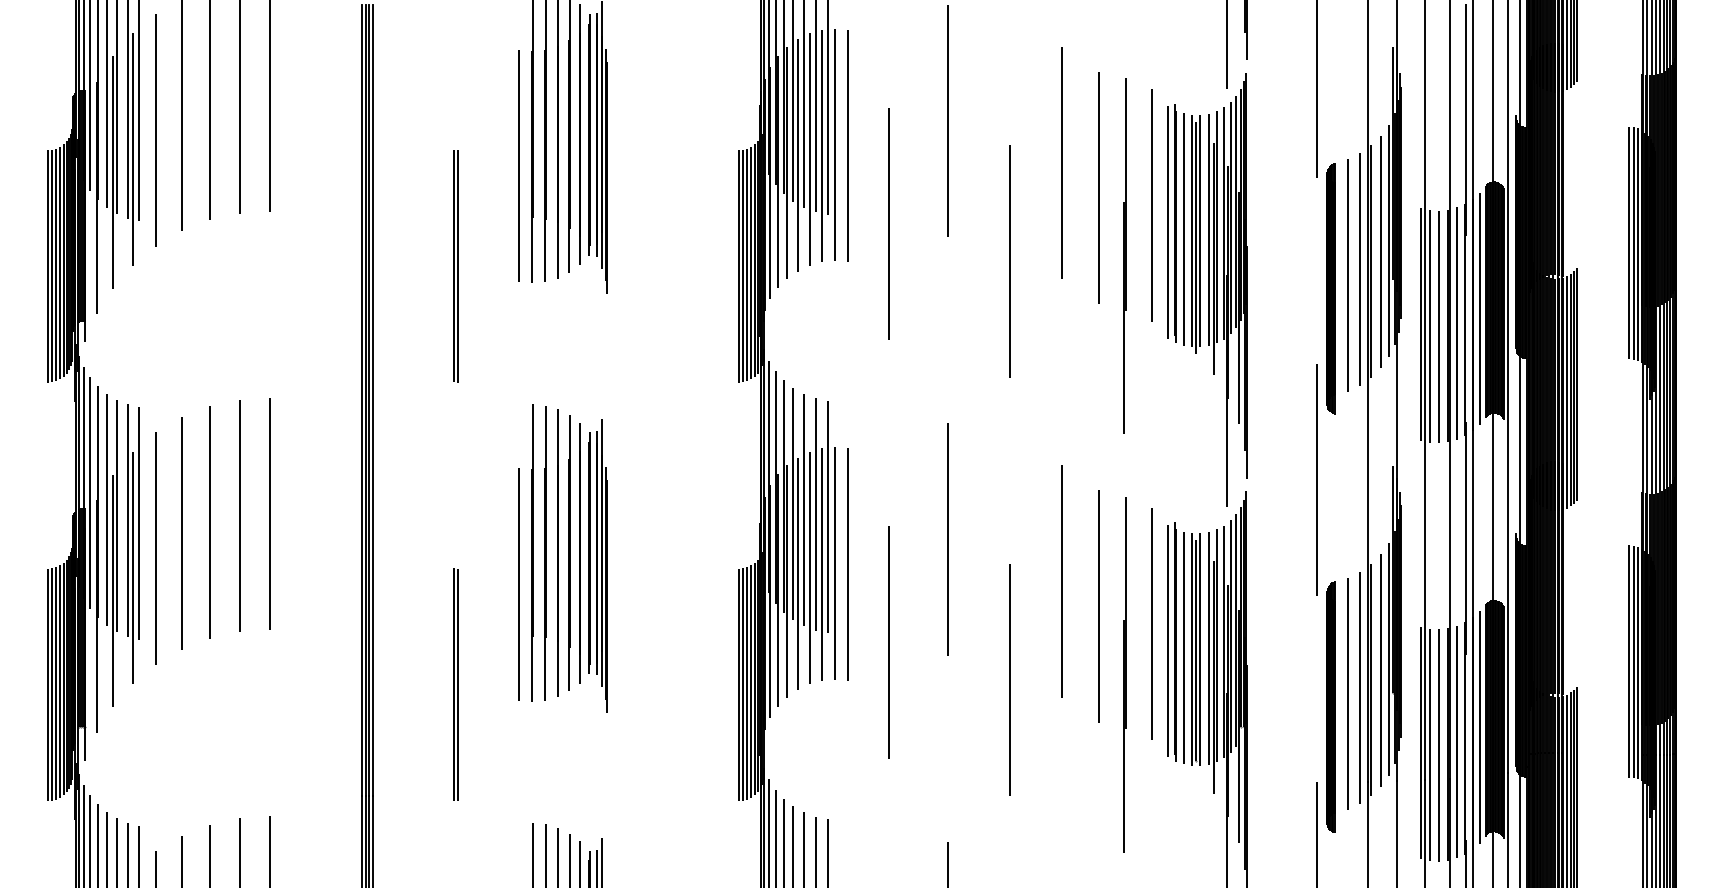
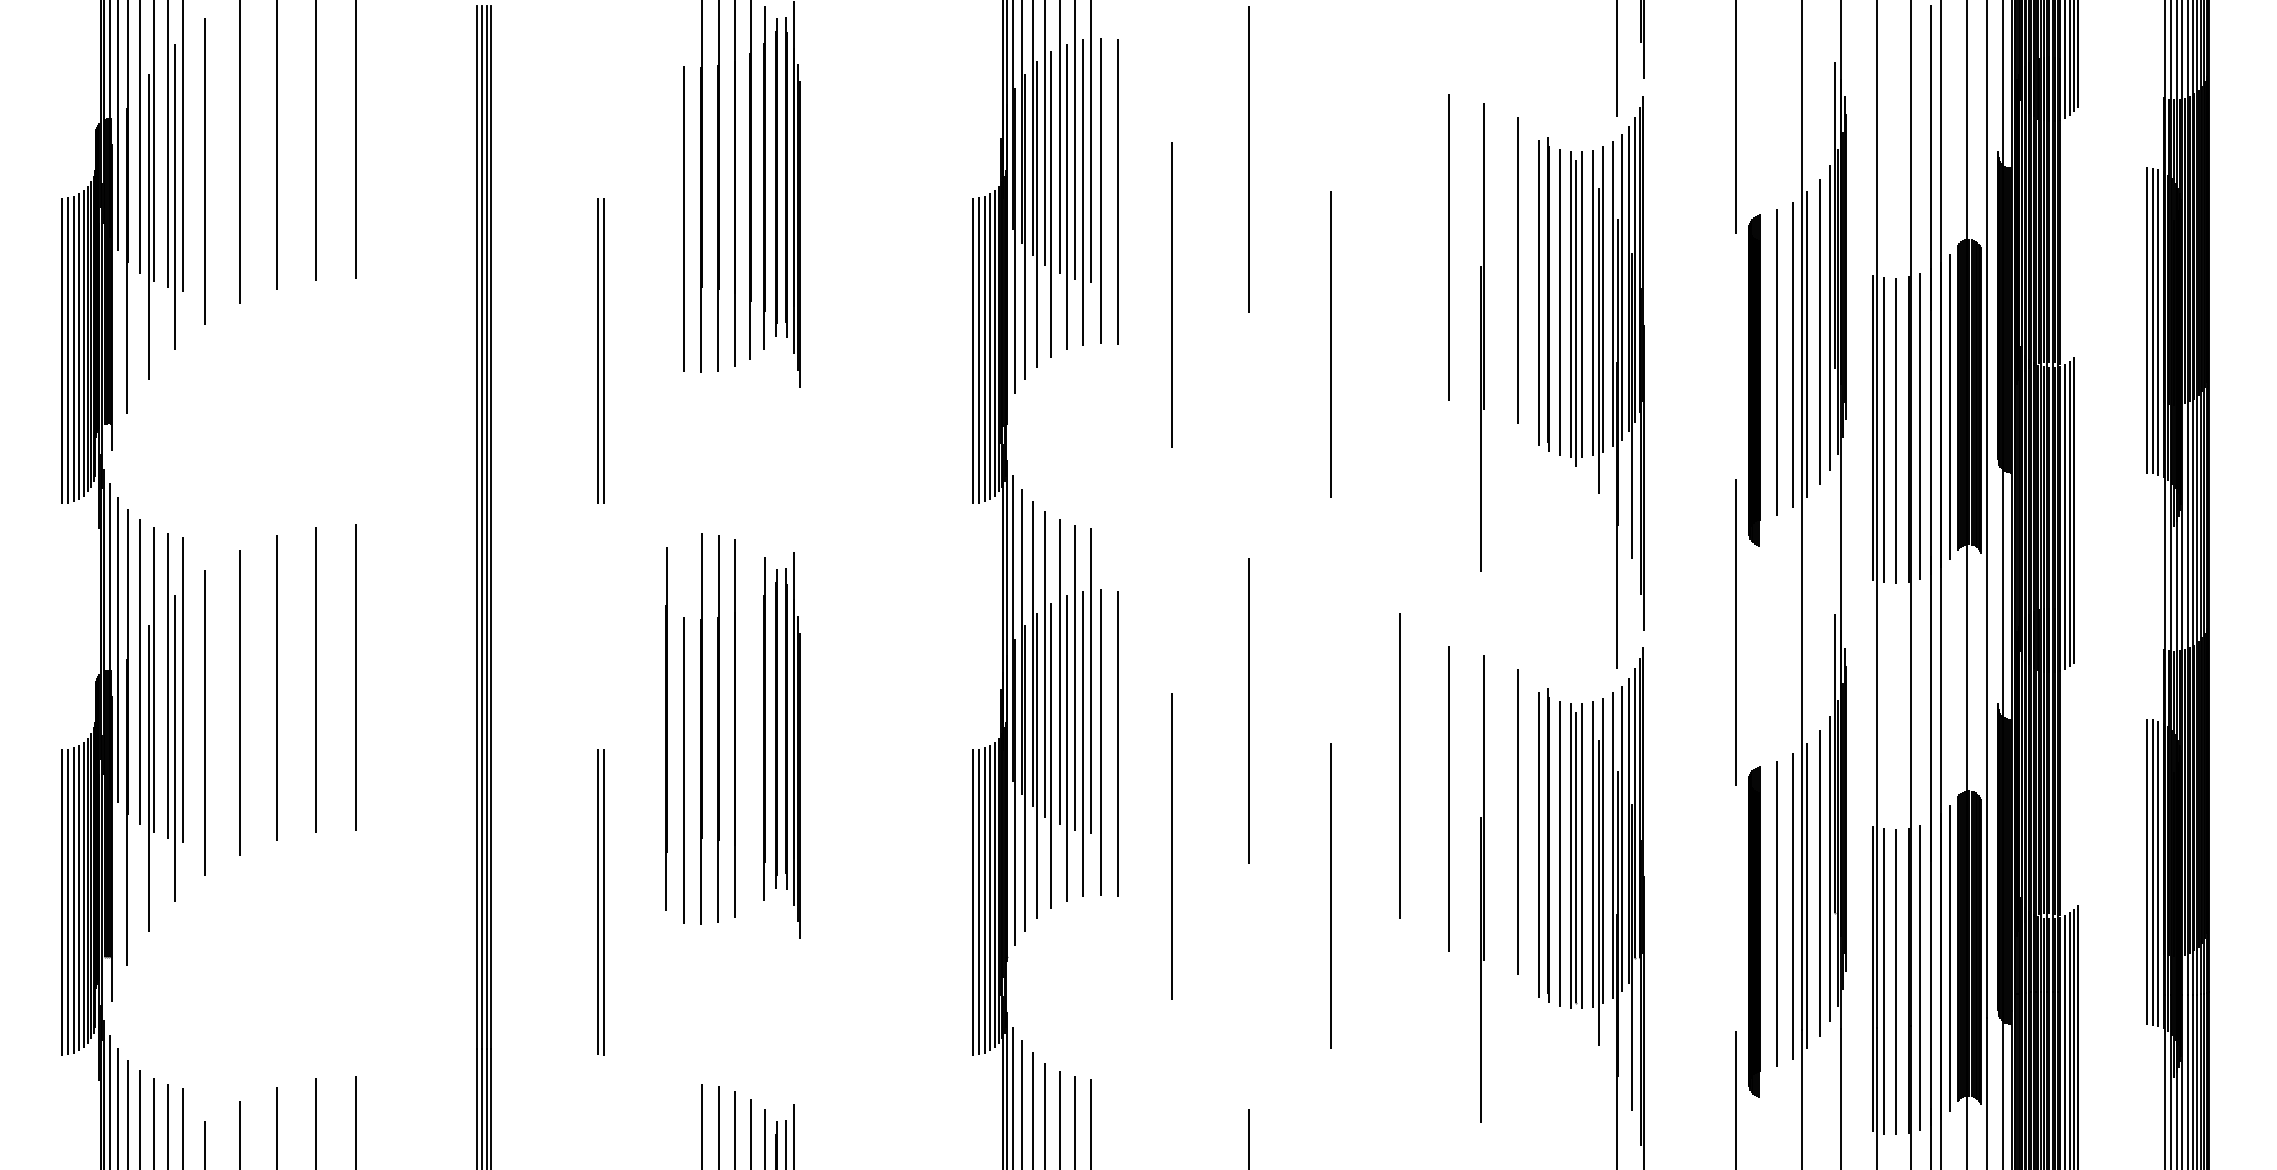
line: (1062, 162) -> (1399, 214), removed
line: (1576, 384) -> (2077, 506), removed
line: (569, 552) -> (666, 728), moved

